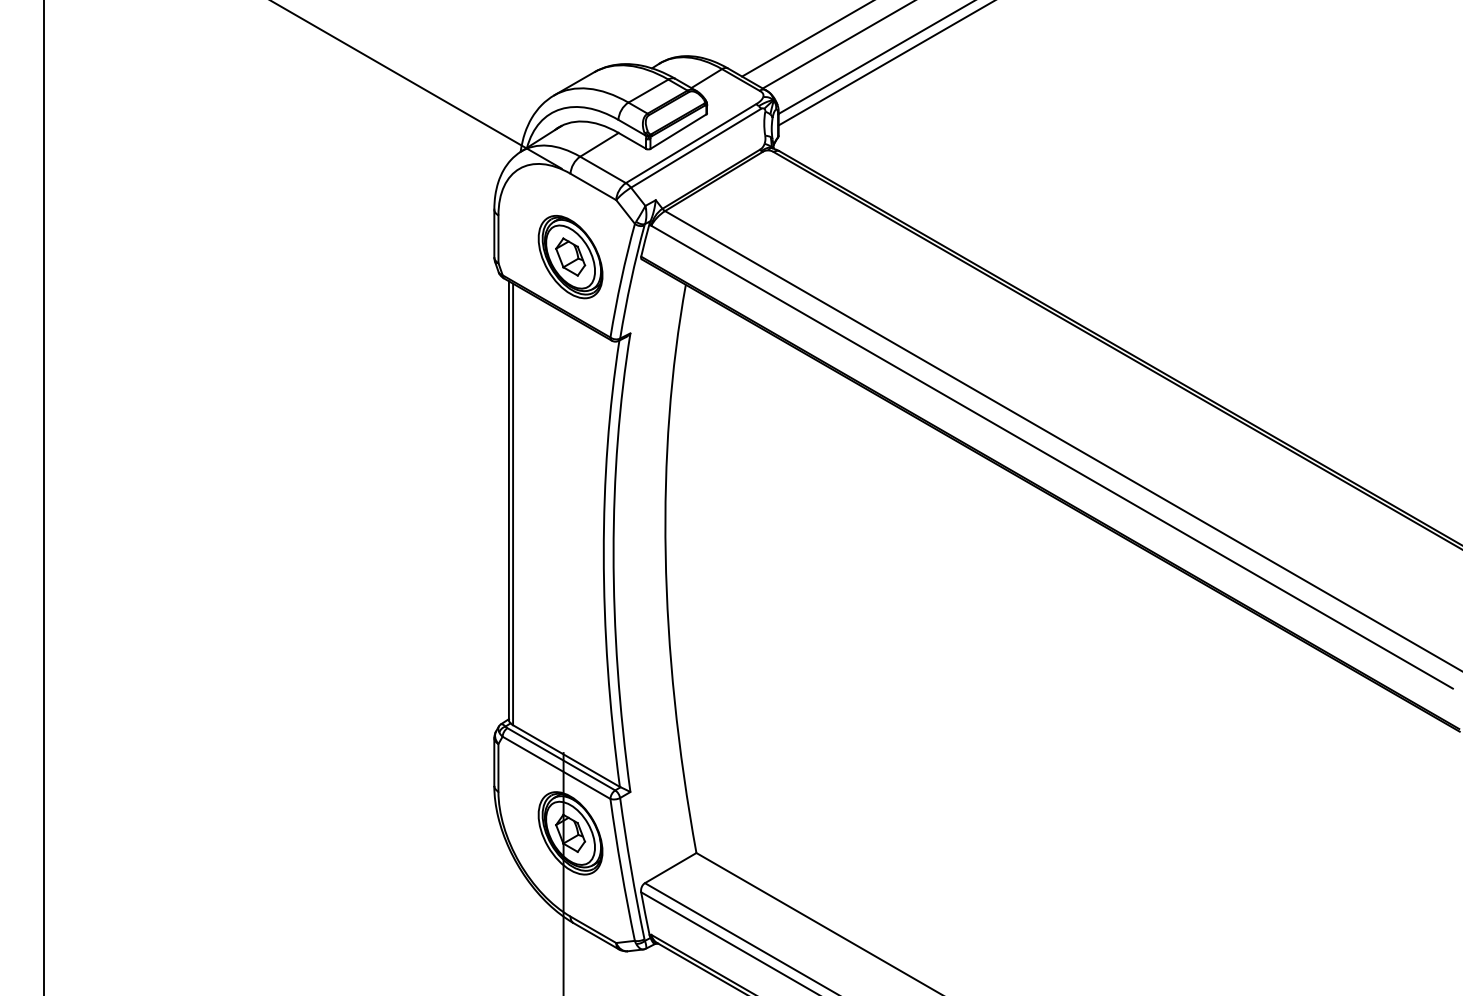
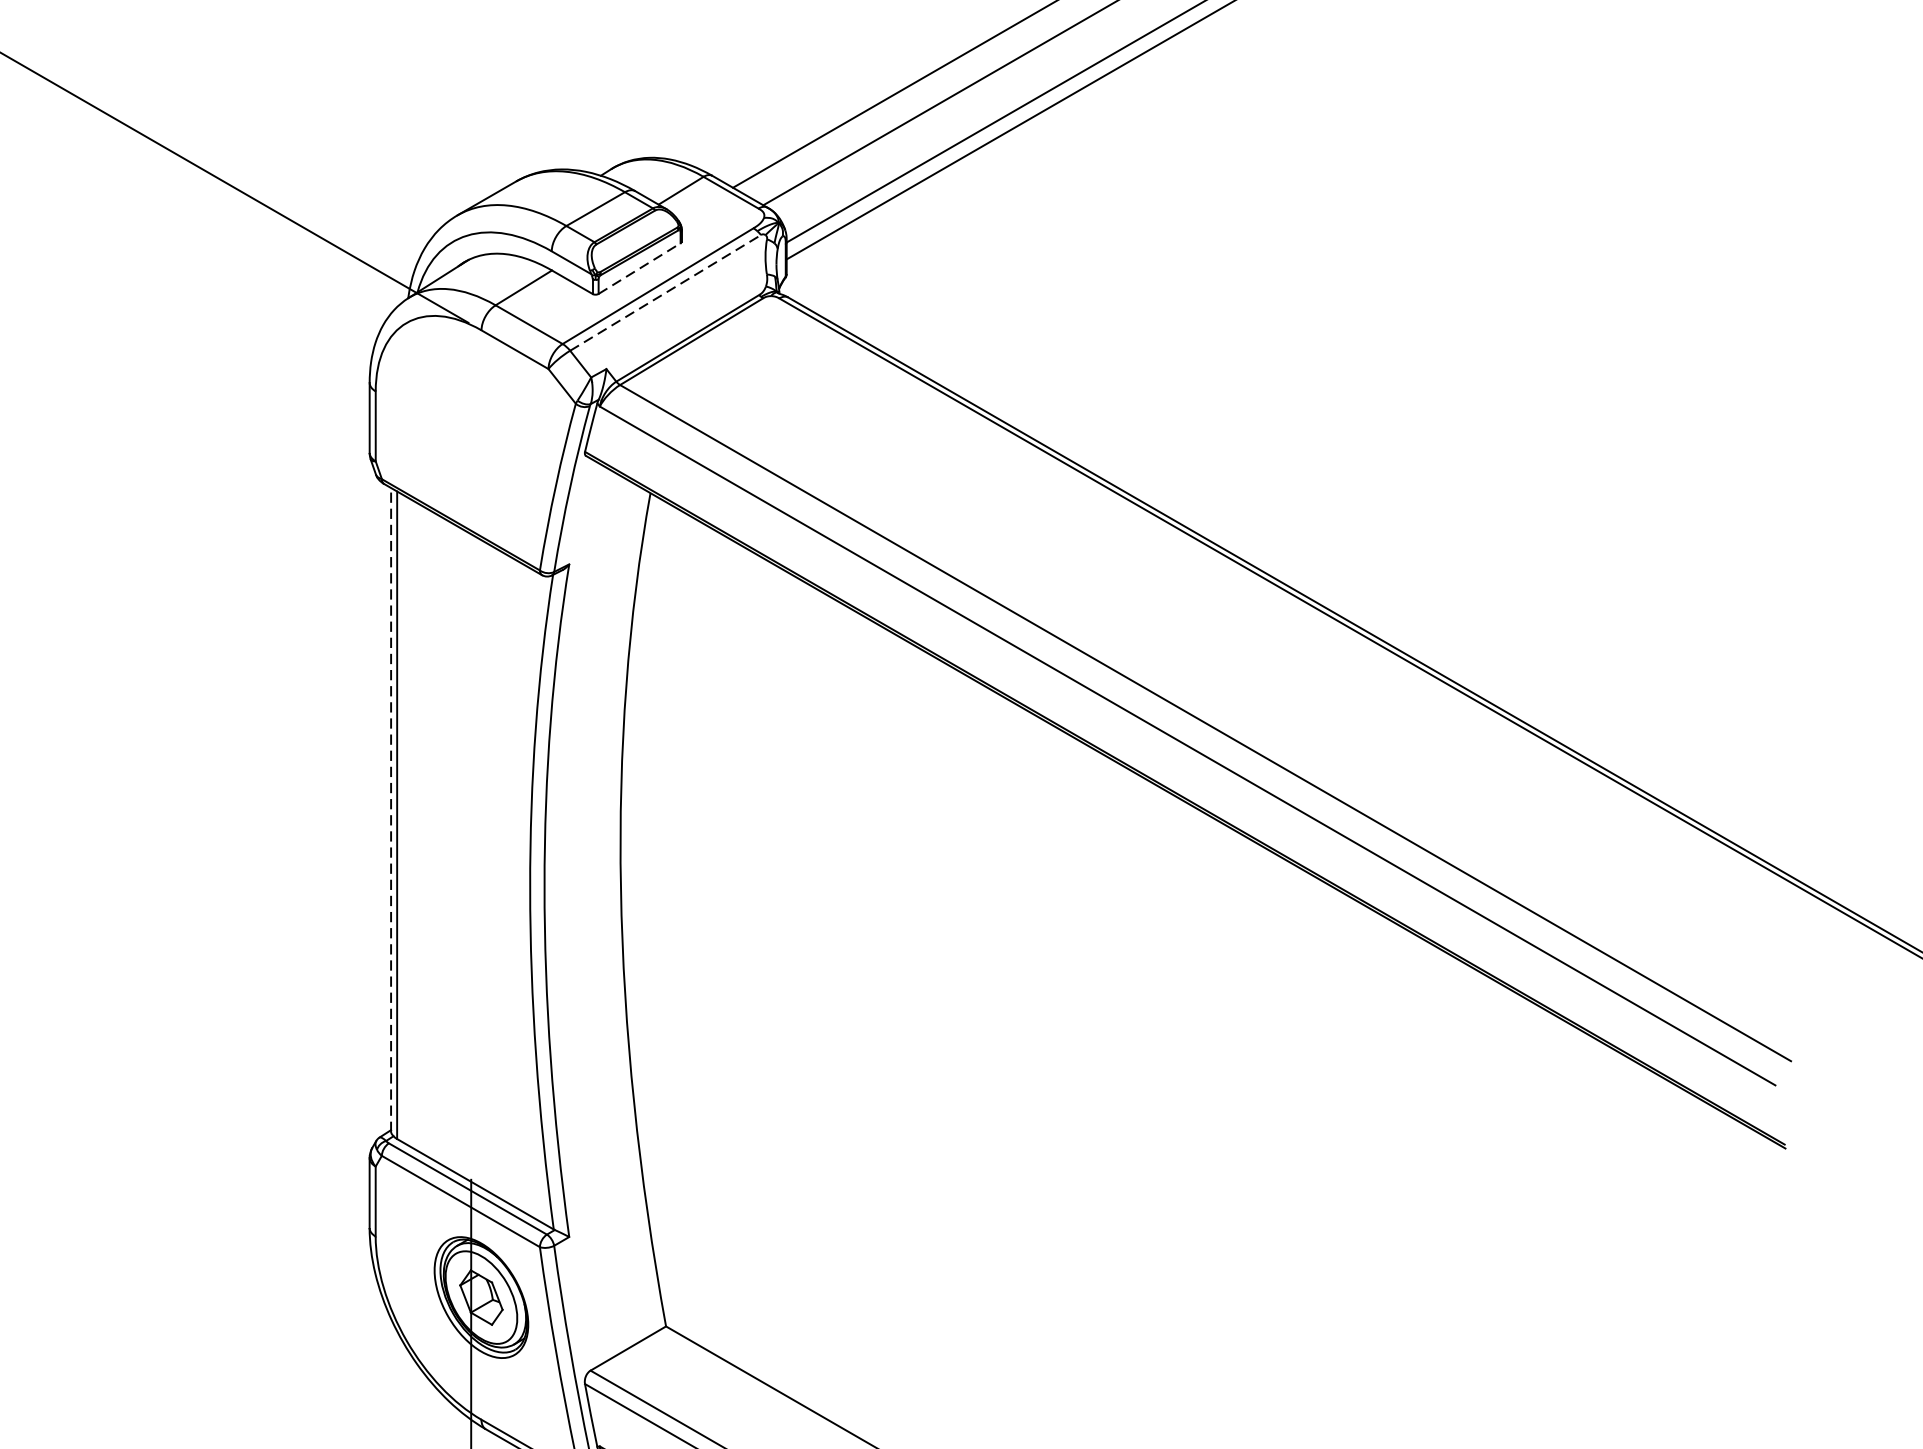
line: (678, 131) -> (639, 268), solid -> dashed
line: (696, 148) -> (666, 293), solid -> dashed
part: (570, 257) -> (481, 453), removed
line: (508, 500) -> (390, 809), solid -> dashed

